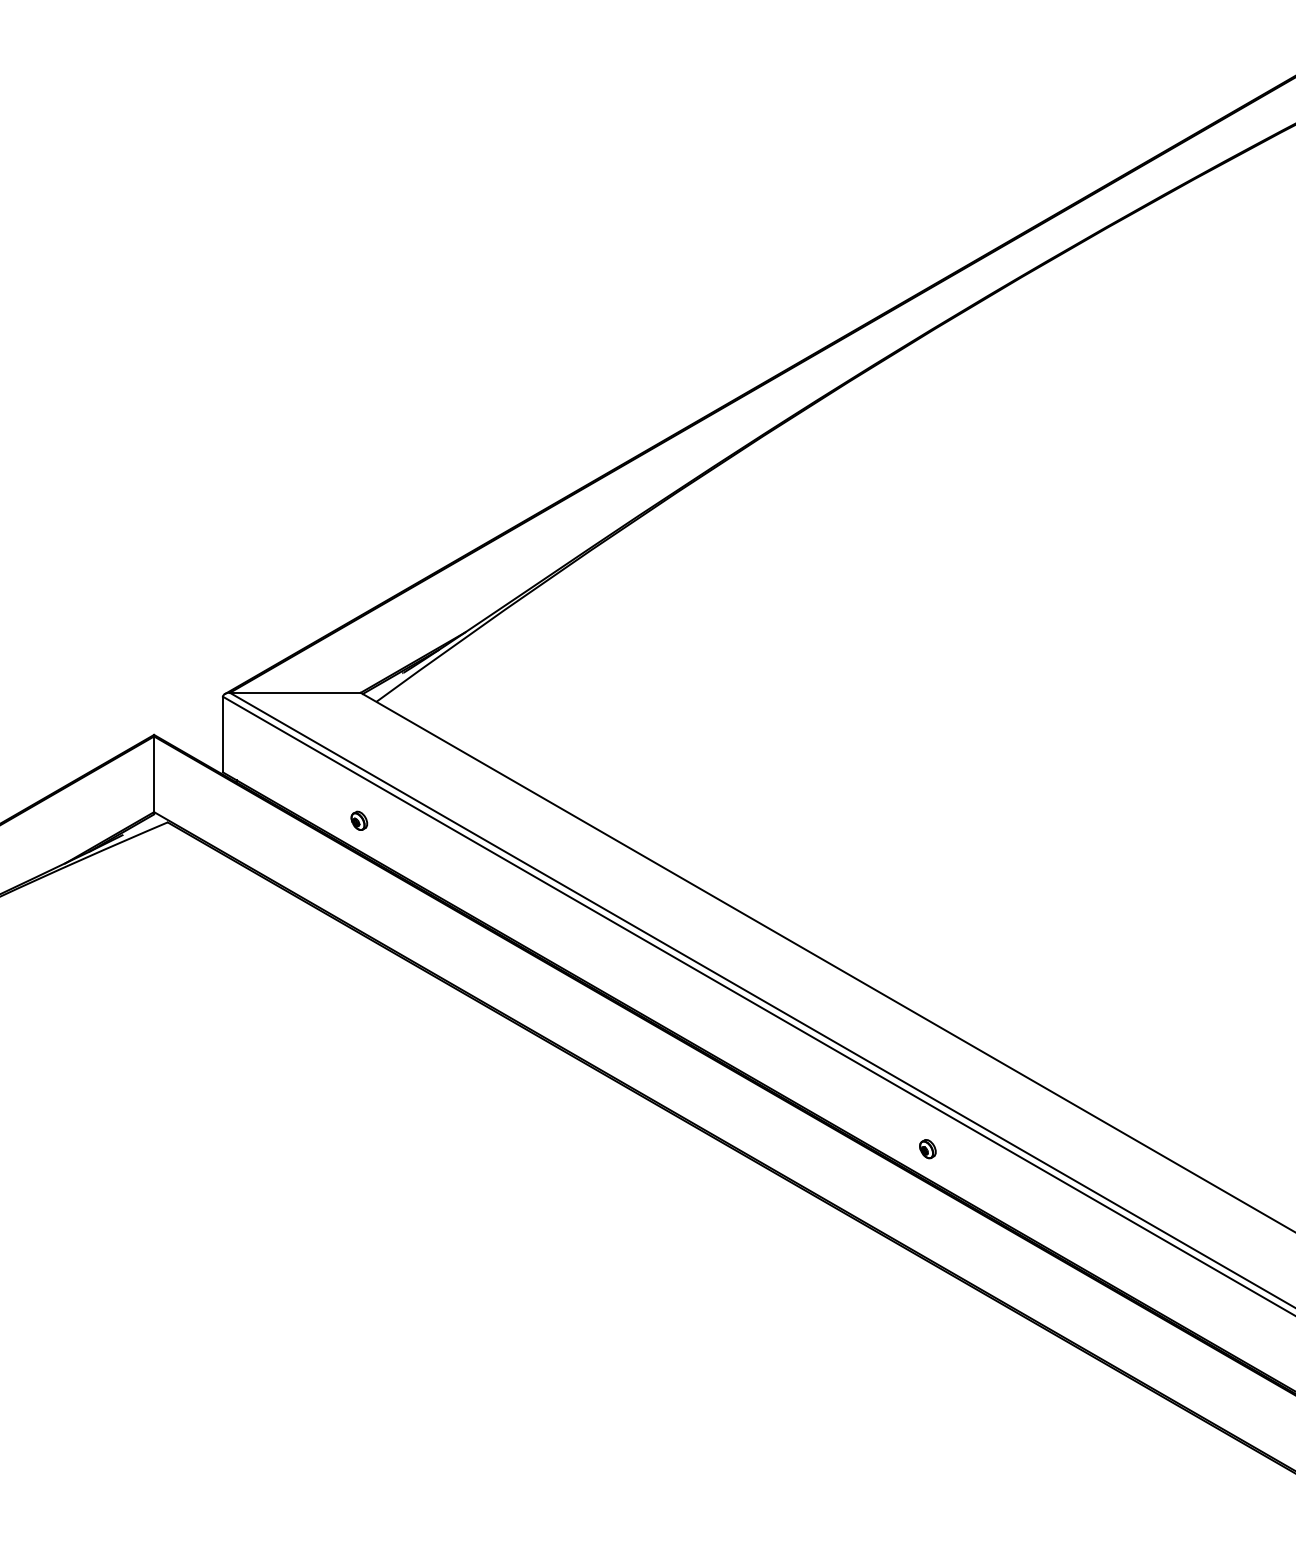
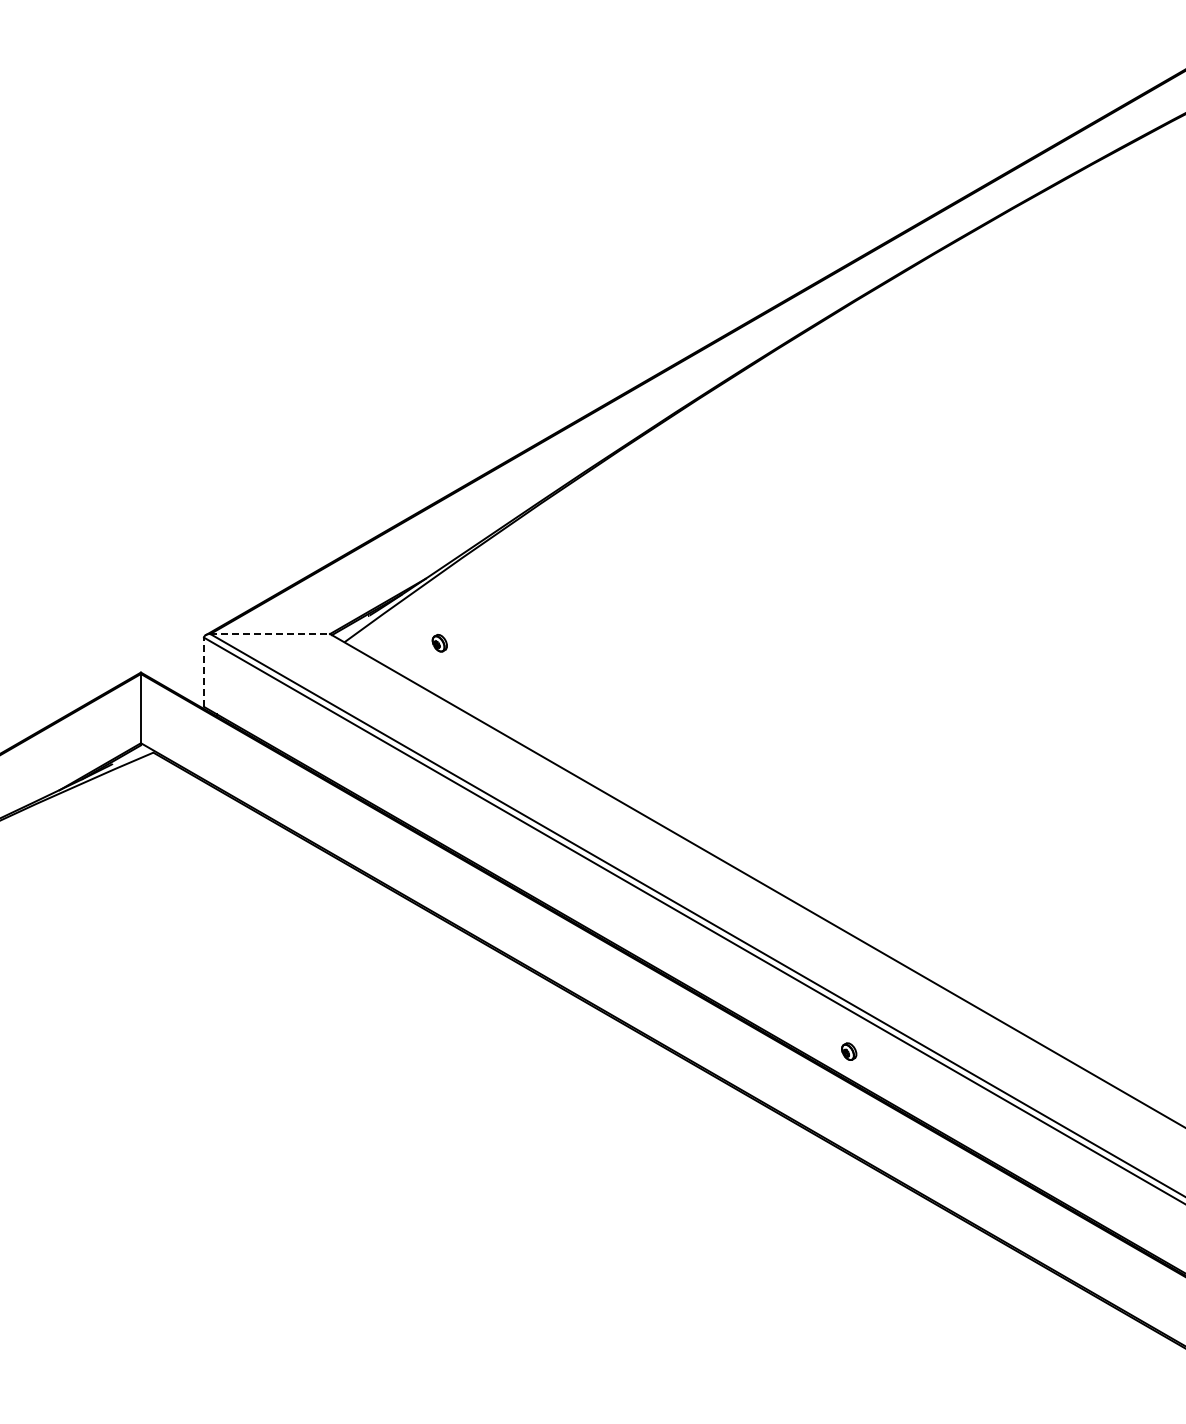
line: (295, 693) -> (270, 634), solid -> dashed
line: (222, 734) -> (203, 672), solid -> dashed
part: (359, 821) -> (439, 643), moved

